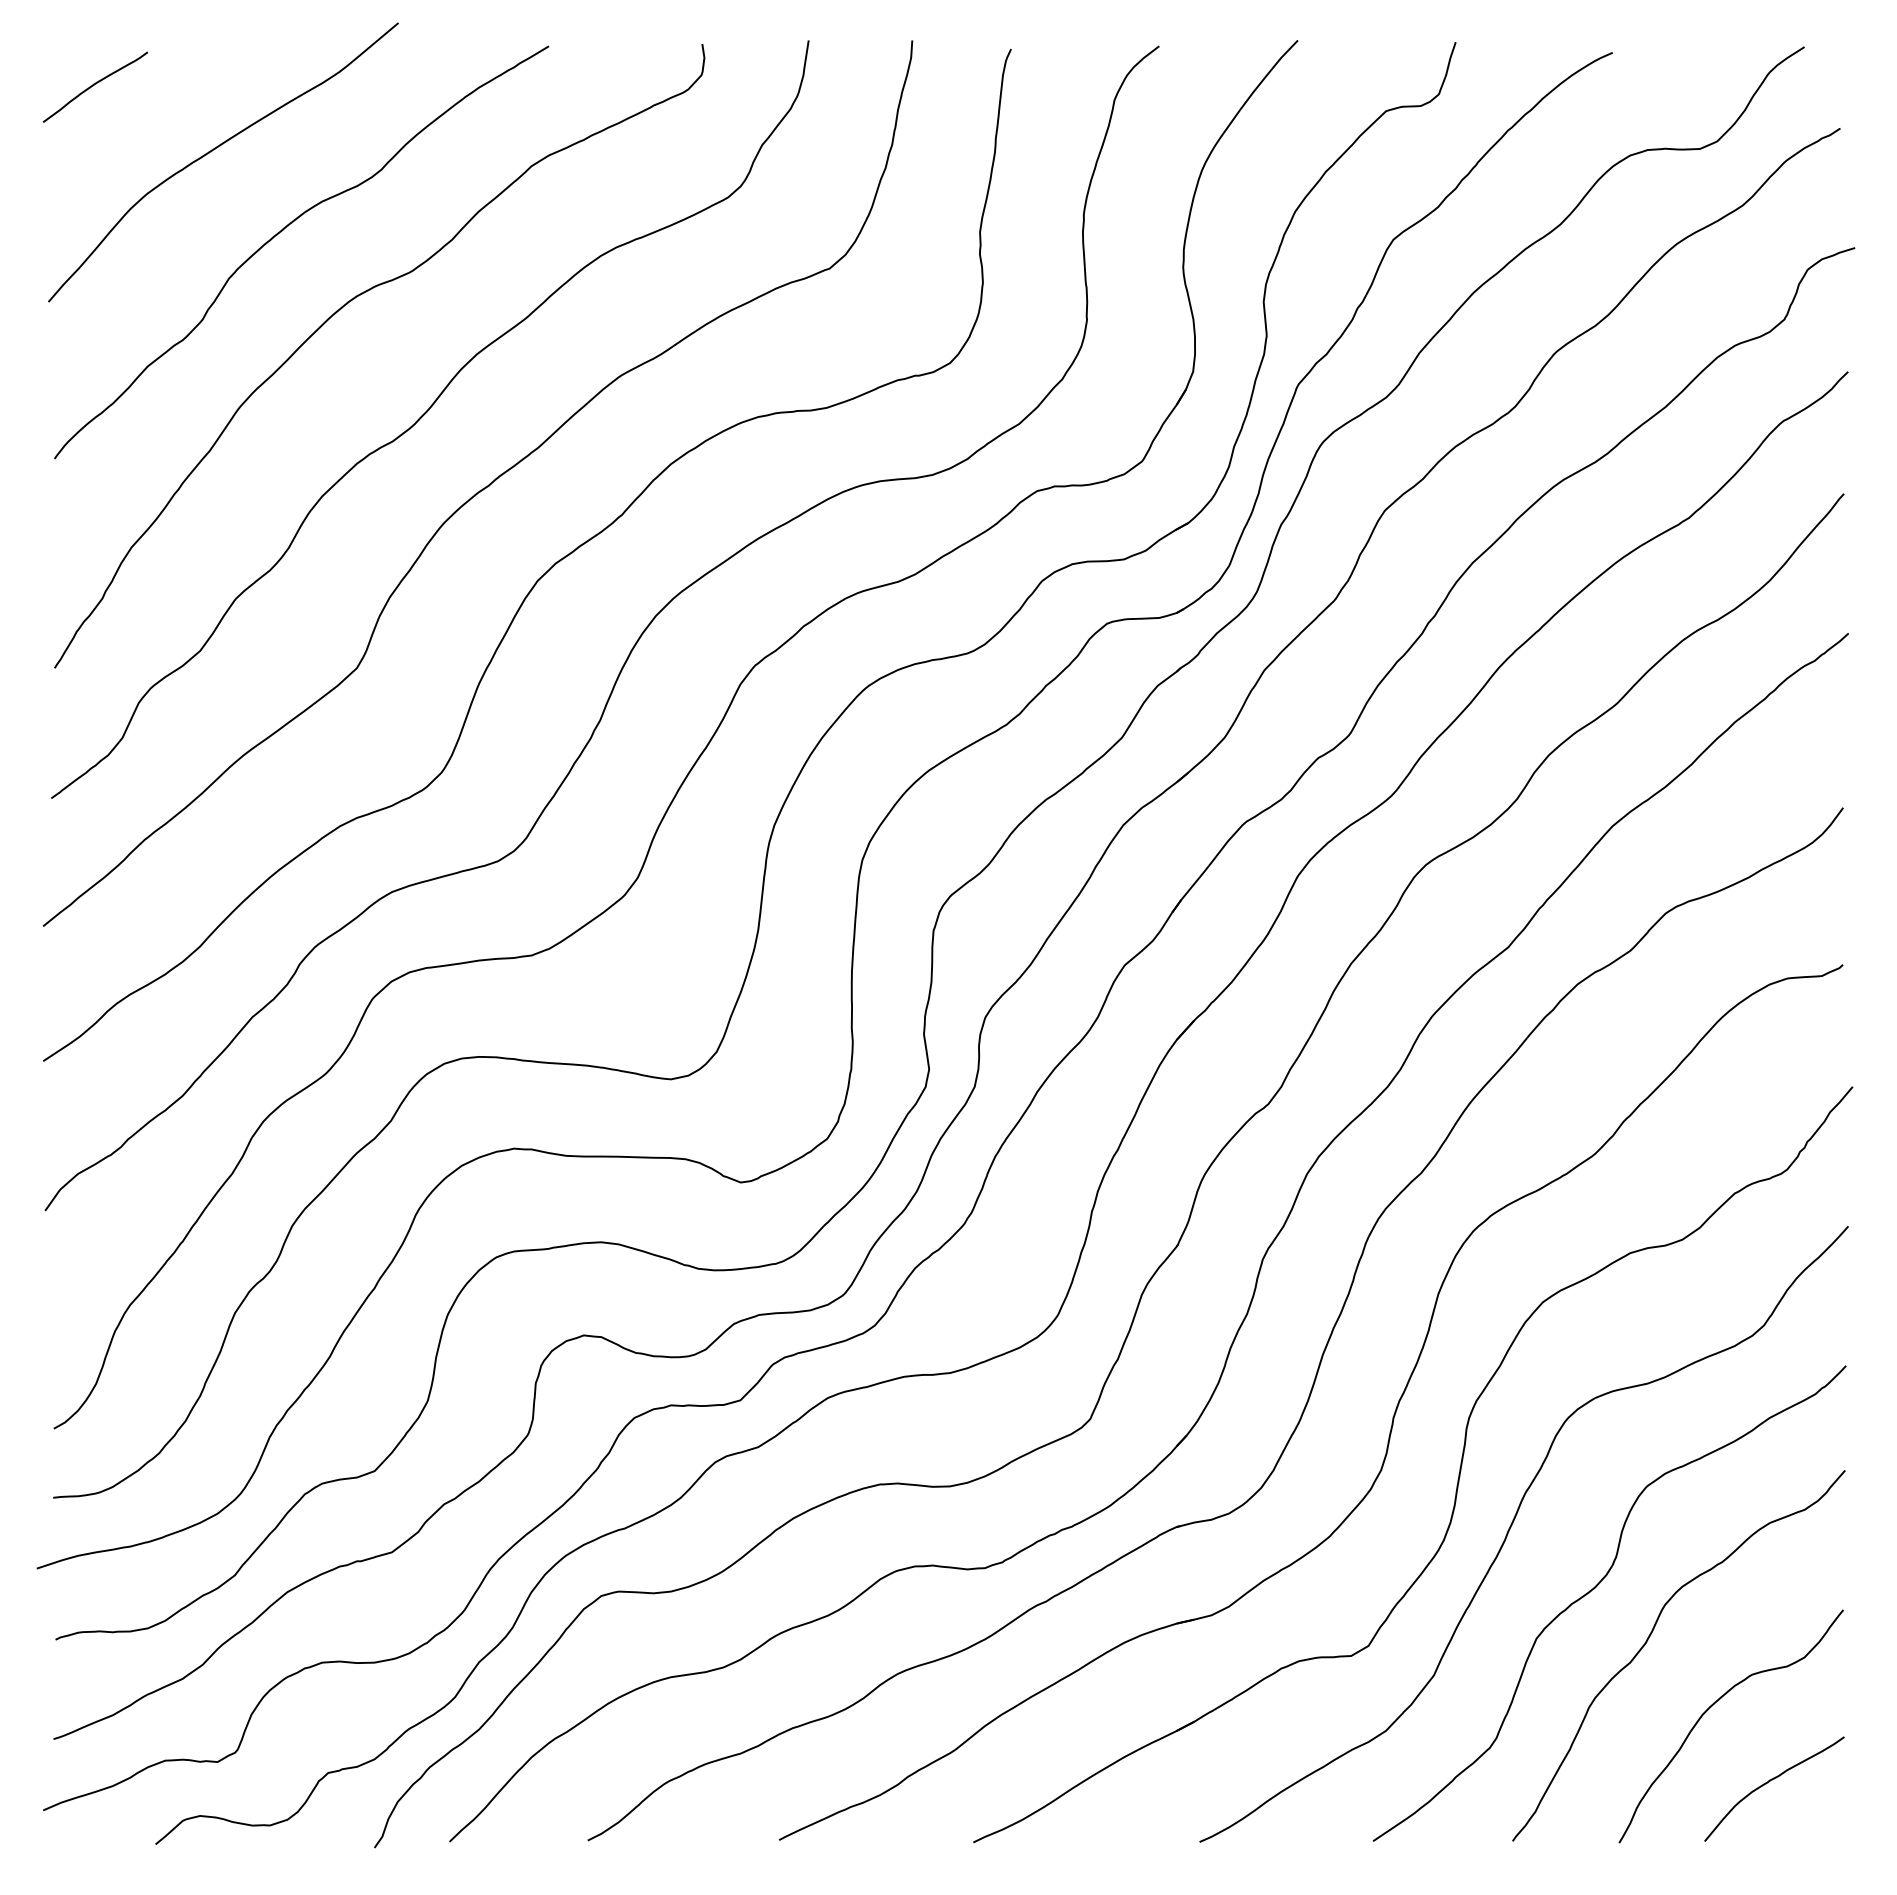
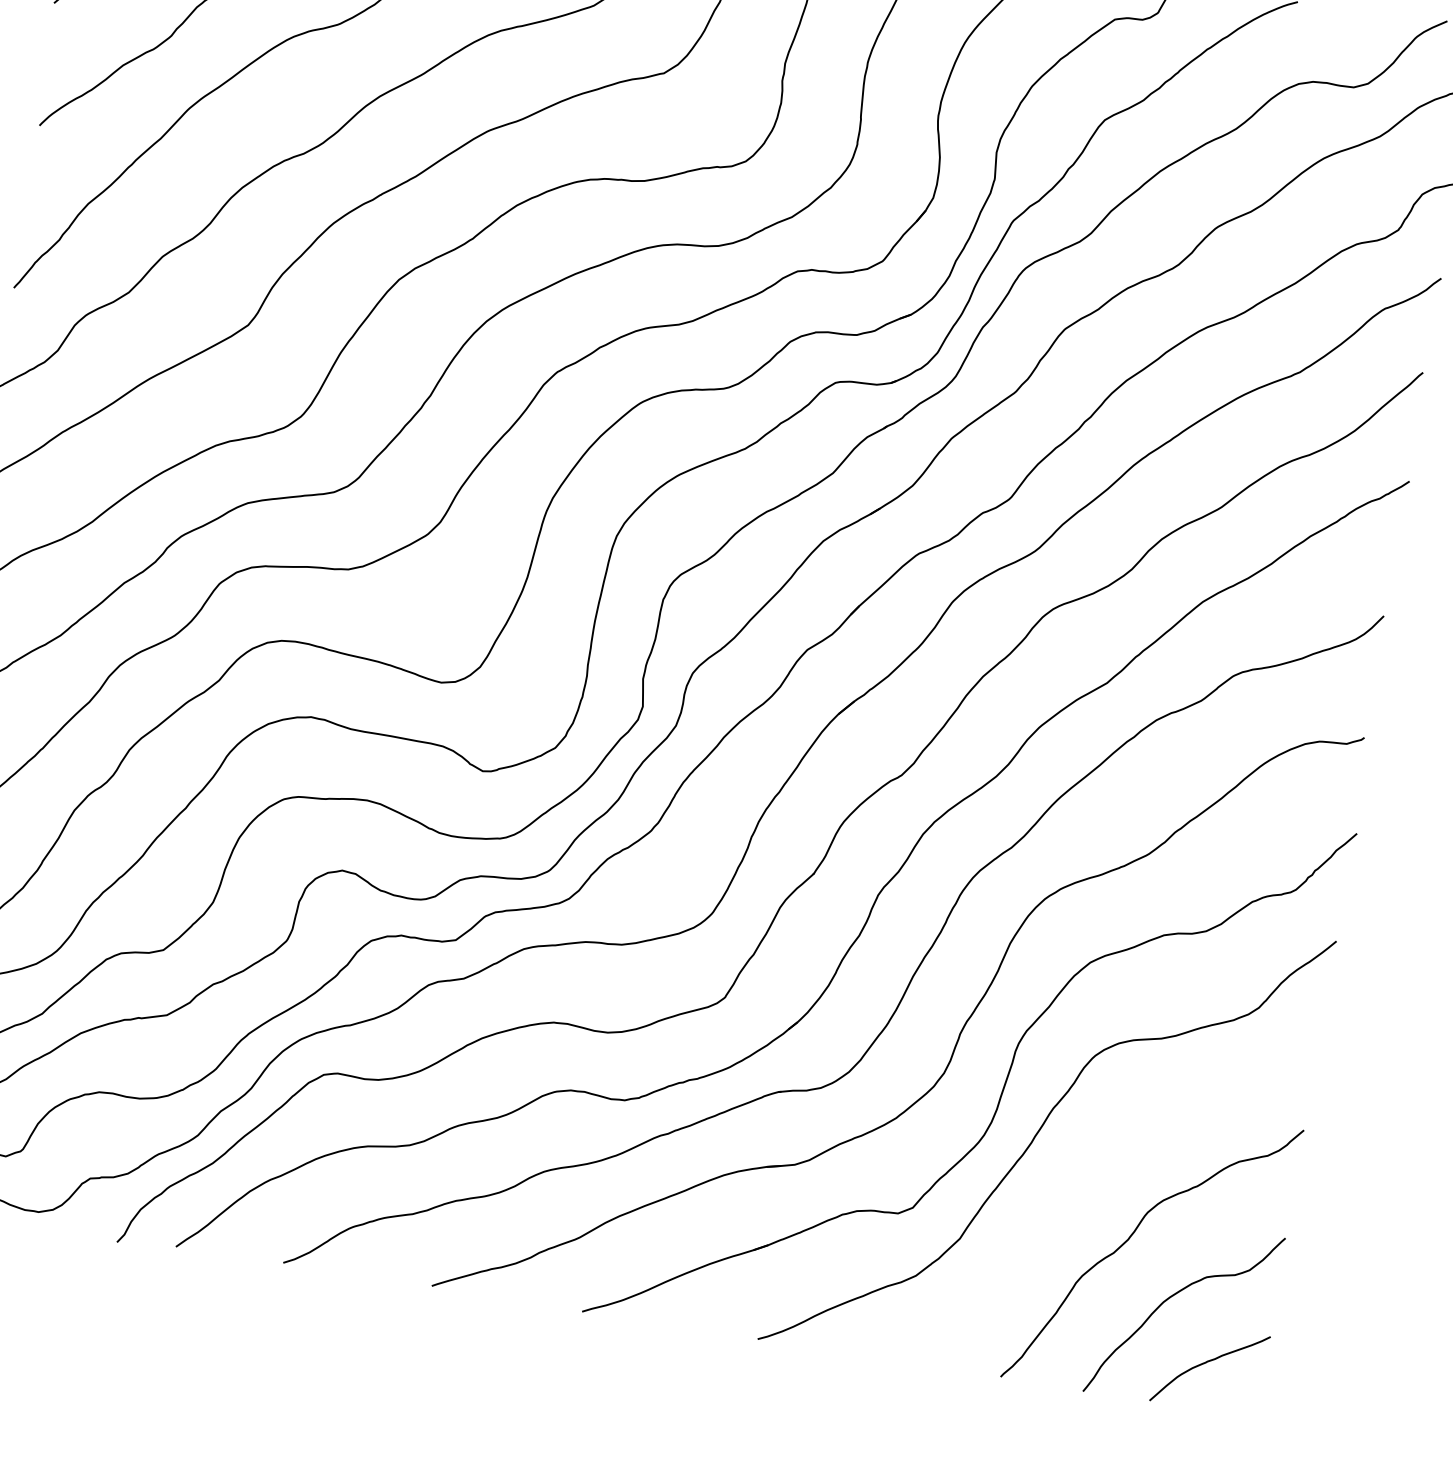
curve: (1595, 1588) -> (1095, 1191), removed

